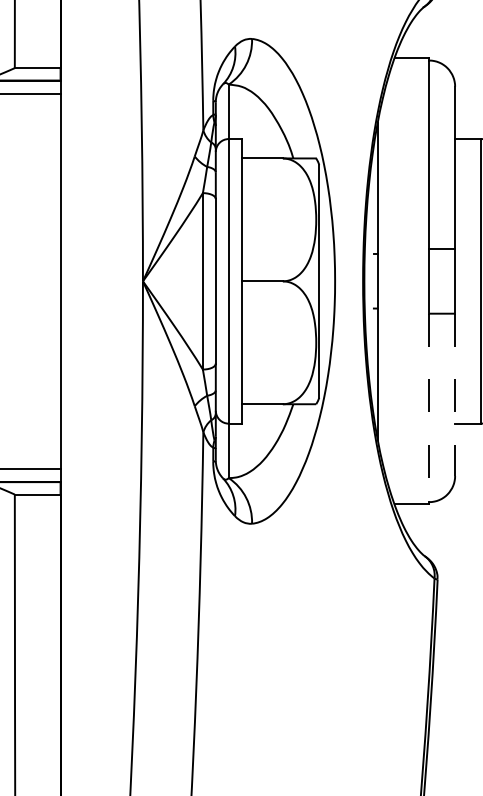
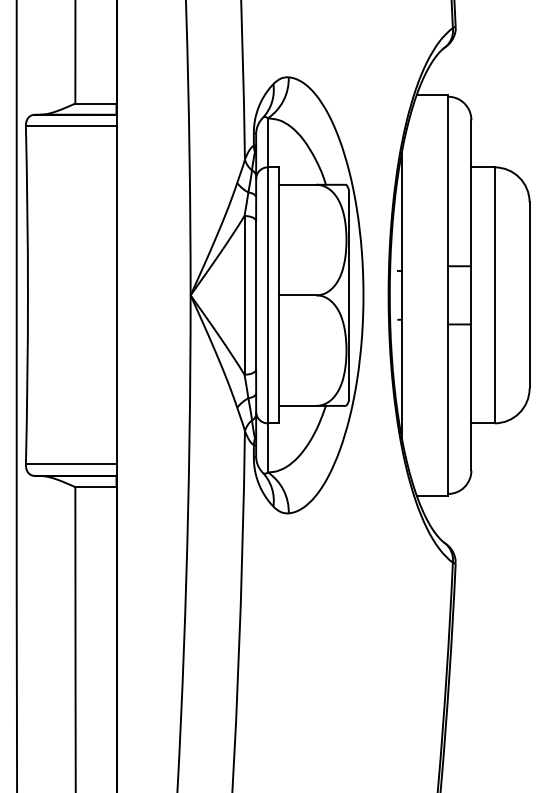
line: (455, 394) -> (471, 397), dashed -> solid
line: (429, 408) -> (448, 409), dashed -> solid

